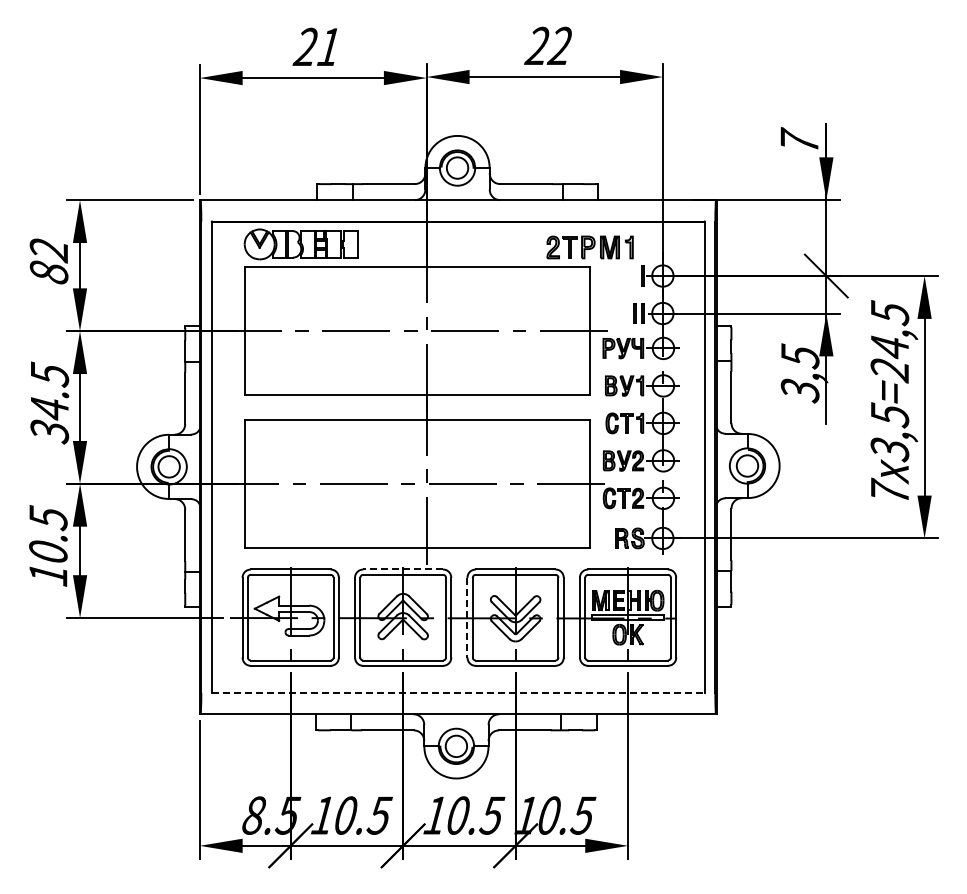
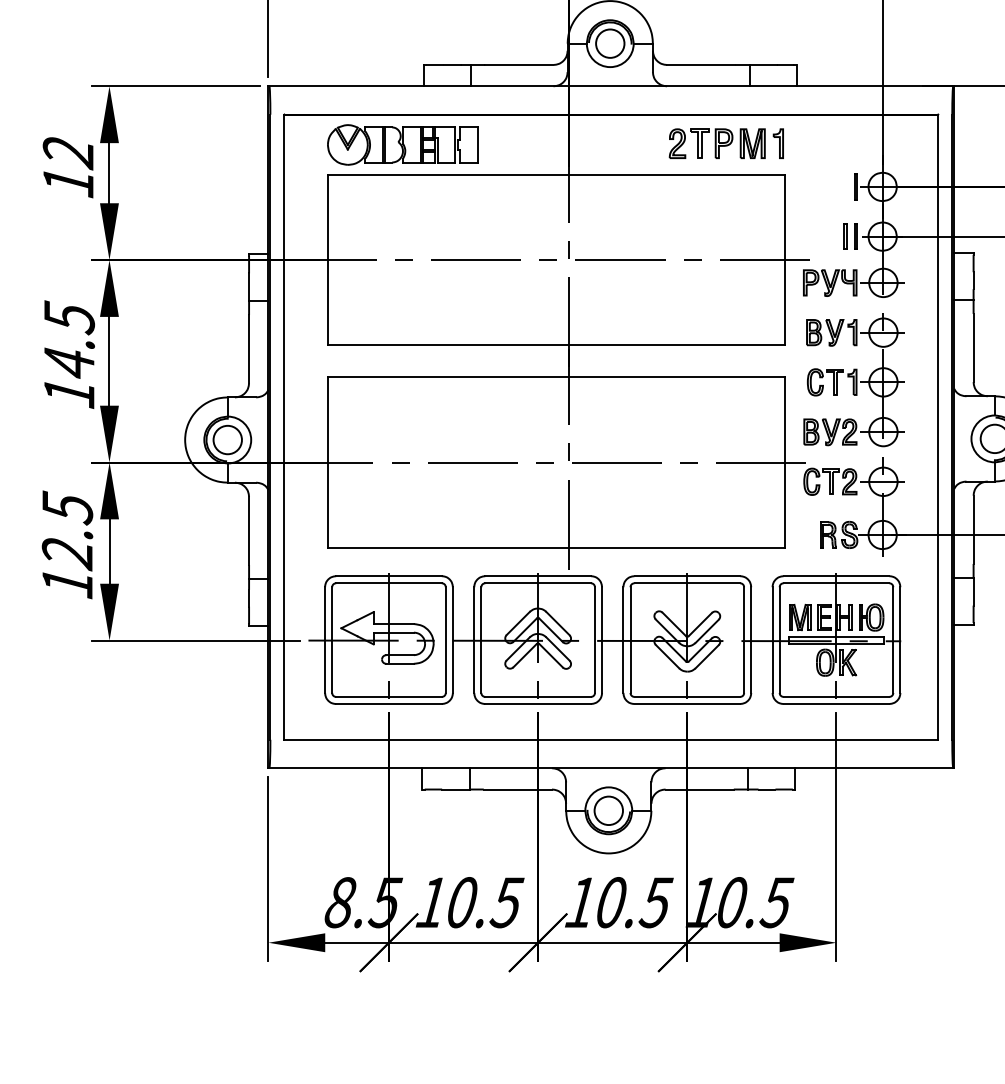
part: (589, 247) -> (725, 143), moved
text: (48, 272) -> (67, 182), 82 -> 12
text: (49, 431) -> (68, 393), 34.5 -> 14.5
text: (48, 552) -> (67, 553), 10.5 -> 12.5
line: (403, 569) -> (538, 576), dashed -> solid
line: (467, 617) -> (623, 639), dashed -> solid
line: (458, 692) -> (611, 739), dashed -> solid

